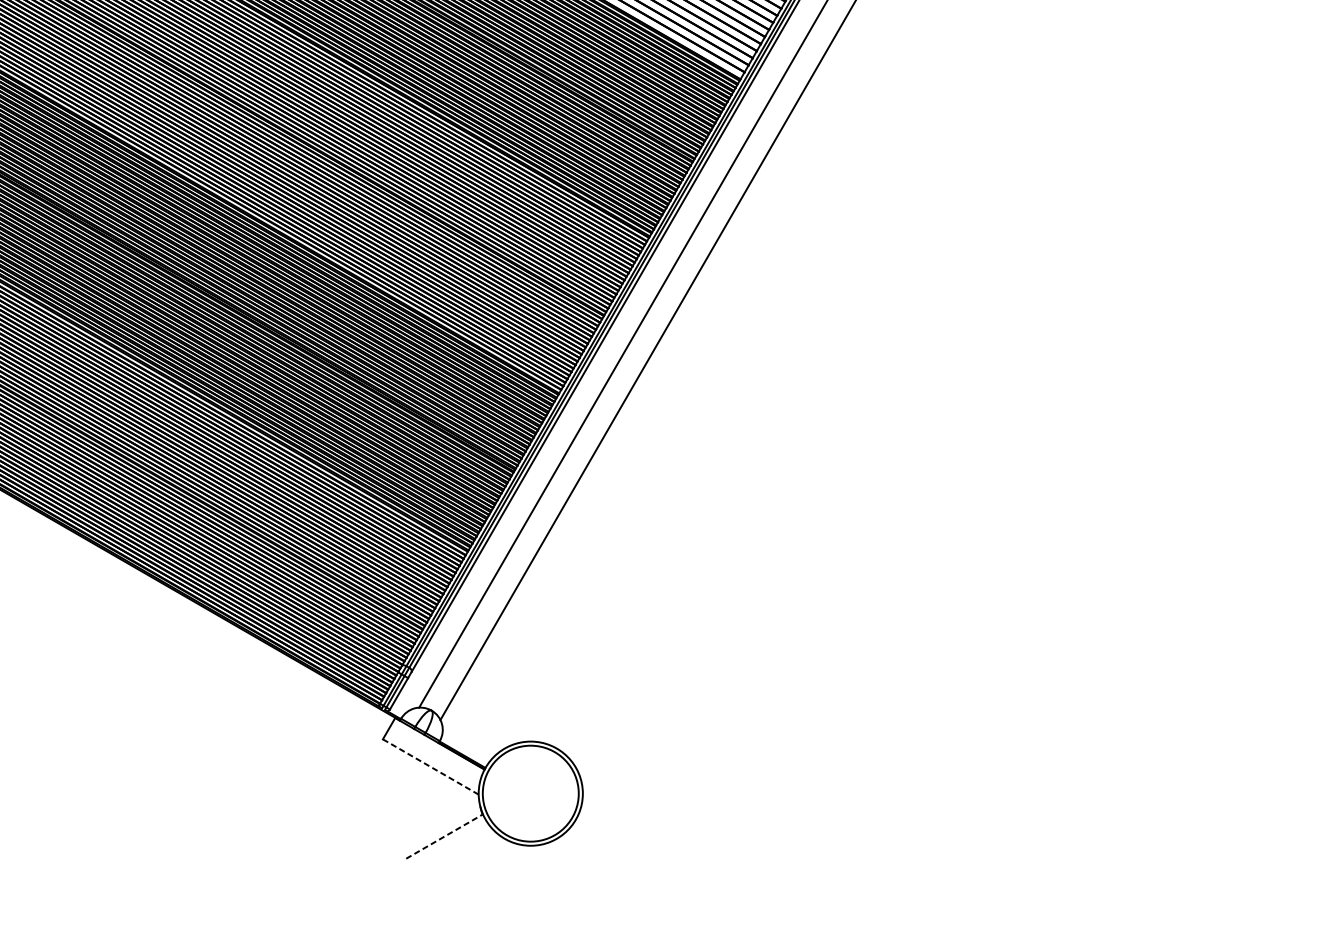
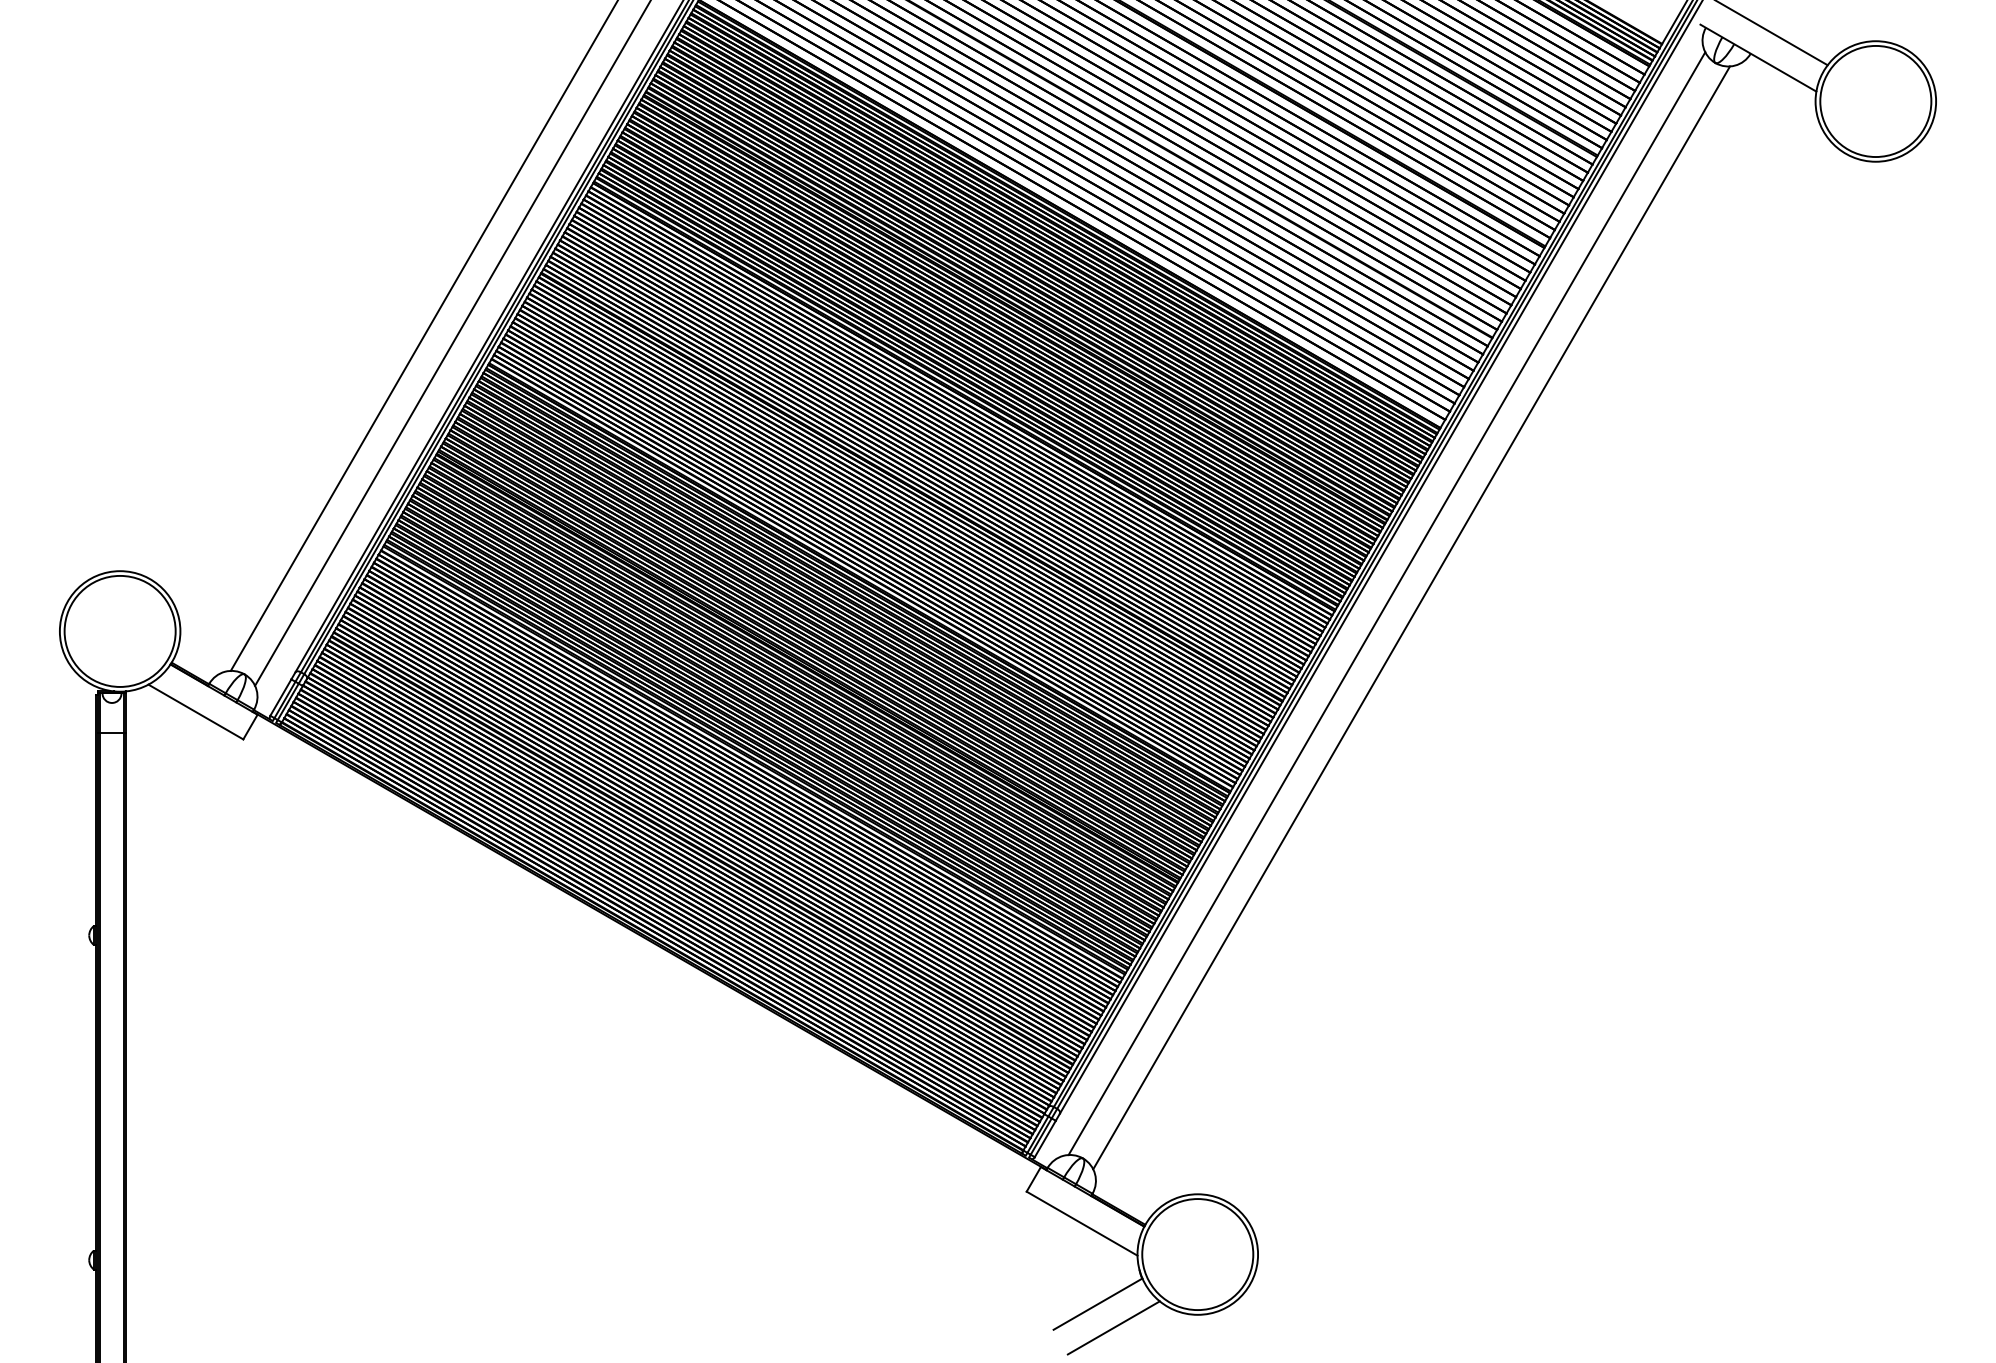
line: (431, 766) -> (1082, 1223), dashed -> solid
line: (444, 835) -> (1098, 1303), dashed -> solid
line: (457, 856) -> (1113, 1327), added

